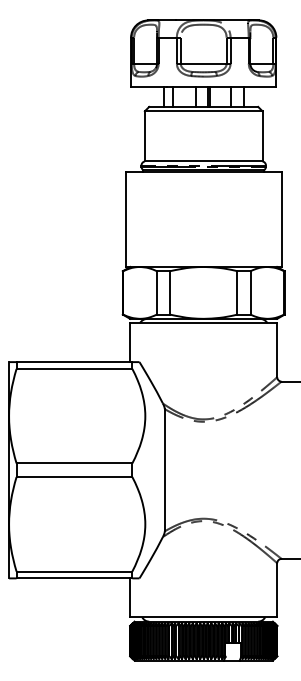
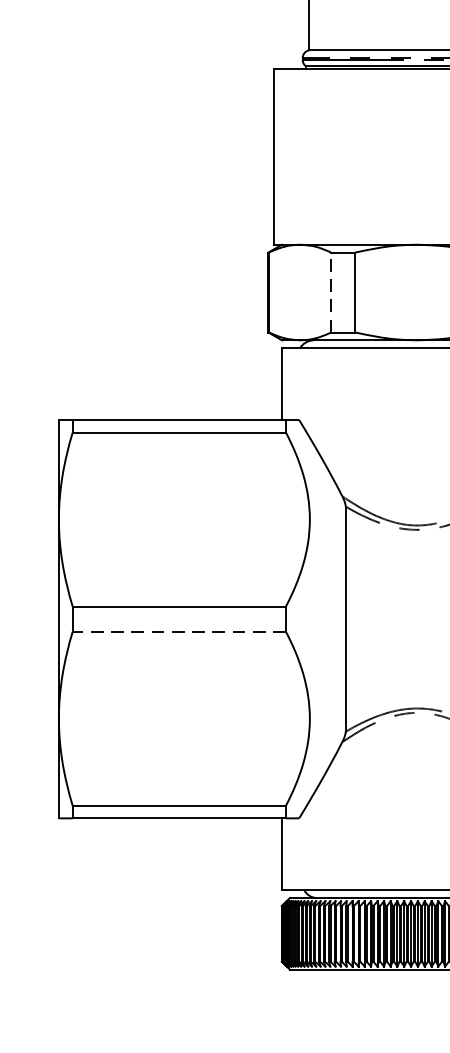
line: (156, 292) -> (330, 291), solid -> dashed
line: (74, 477) -> (179, 632), solid -> dashed

